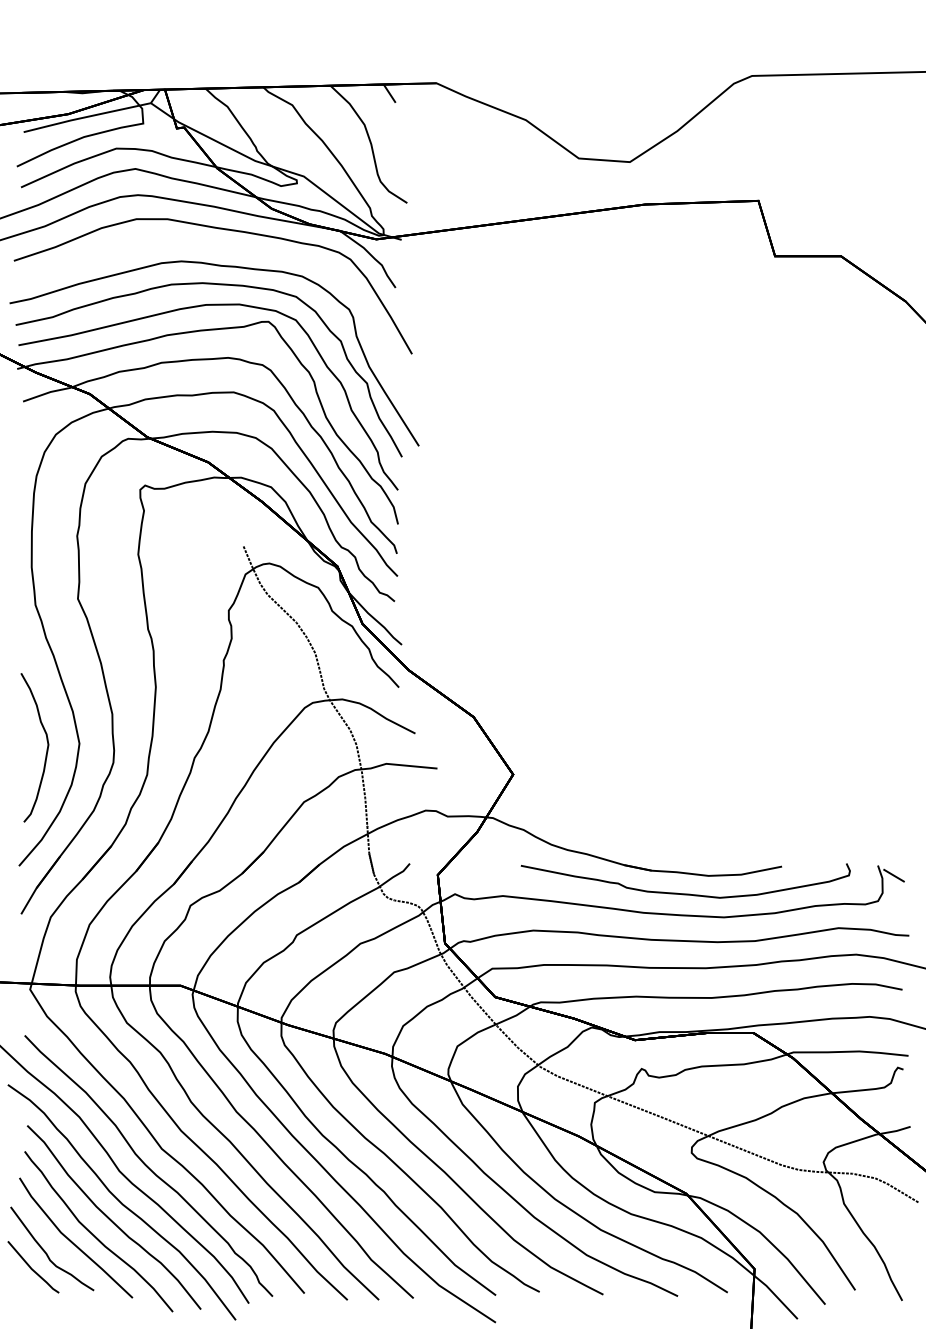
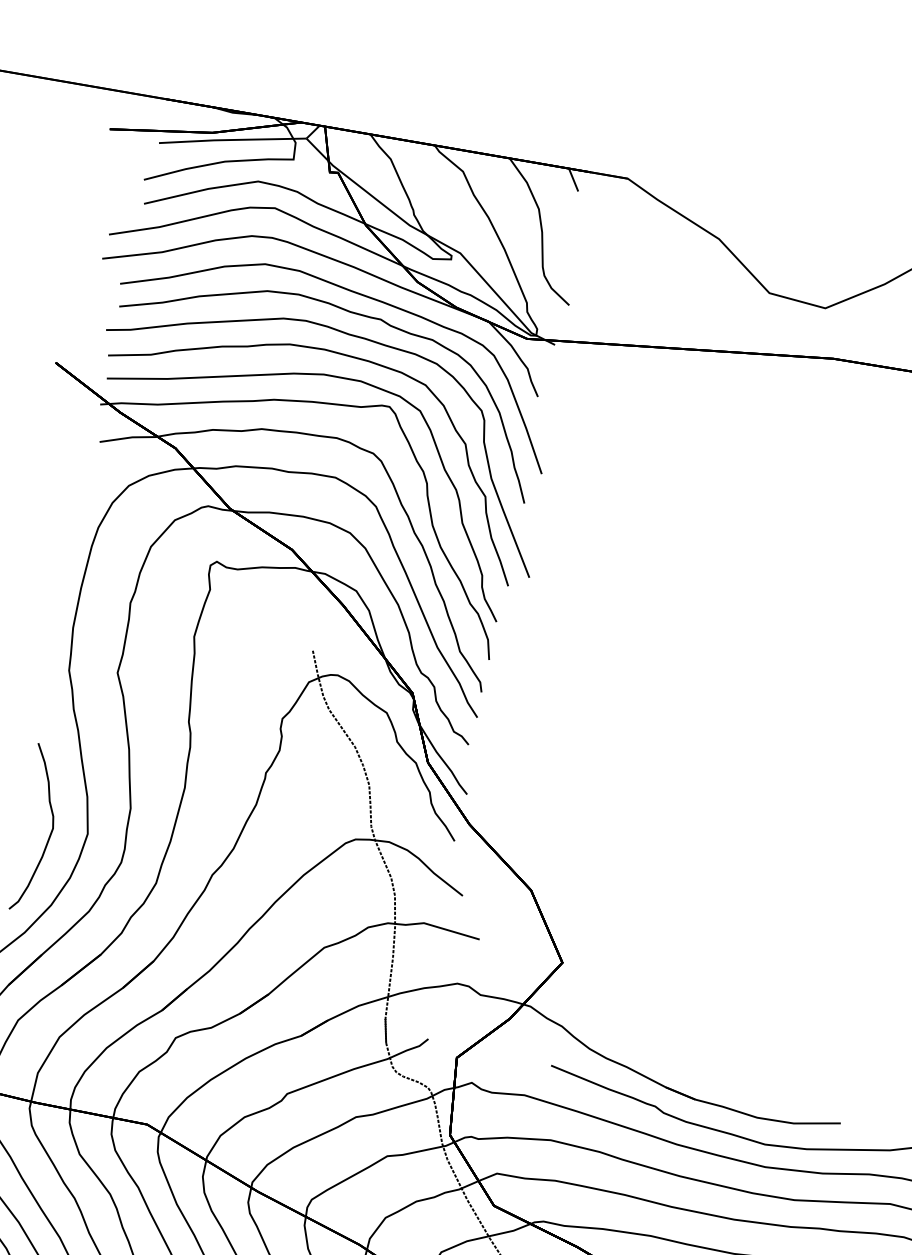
part: (219, 247) -> (351, 313), added

